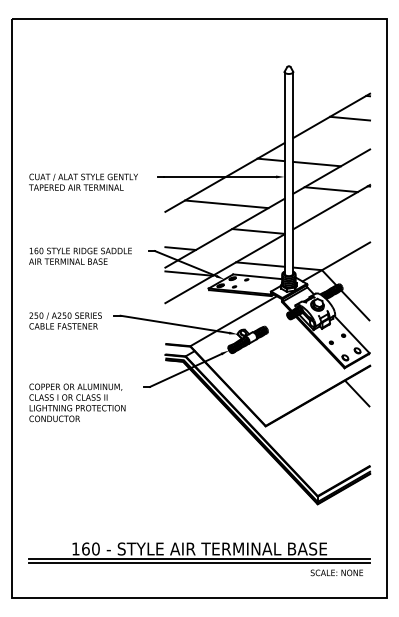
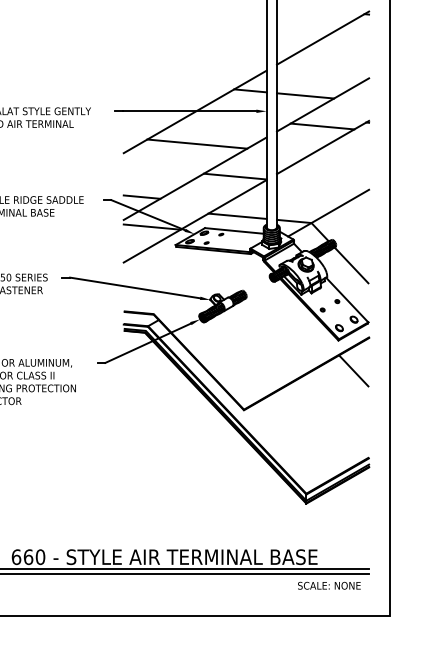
line: (350, 118) -> (345, 41), removed
line: (233, 321) -> (205, 284), removed
text: (75, 548) -> (16, 556), 160 -> 660

